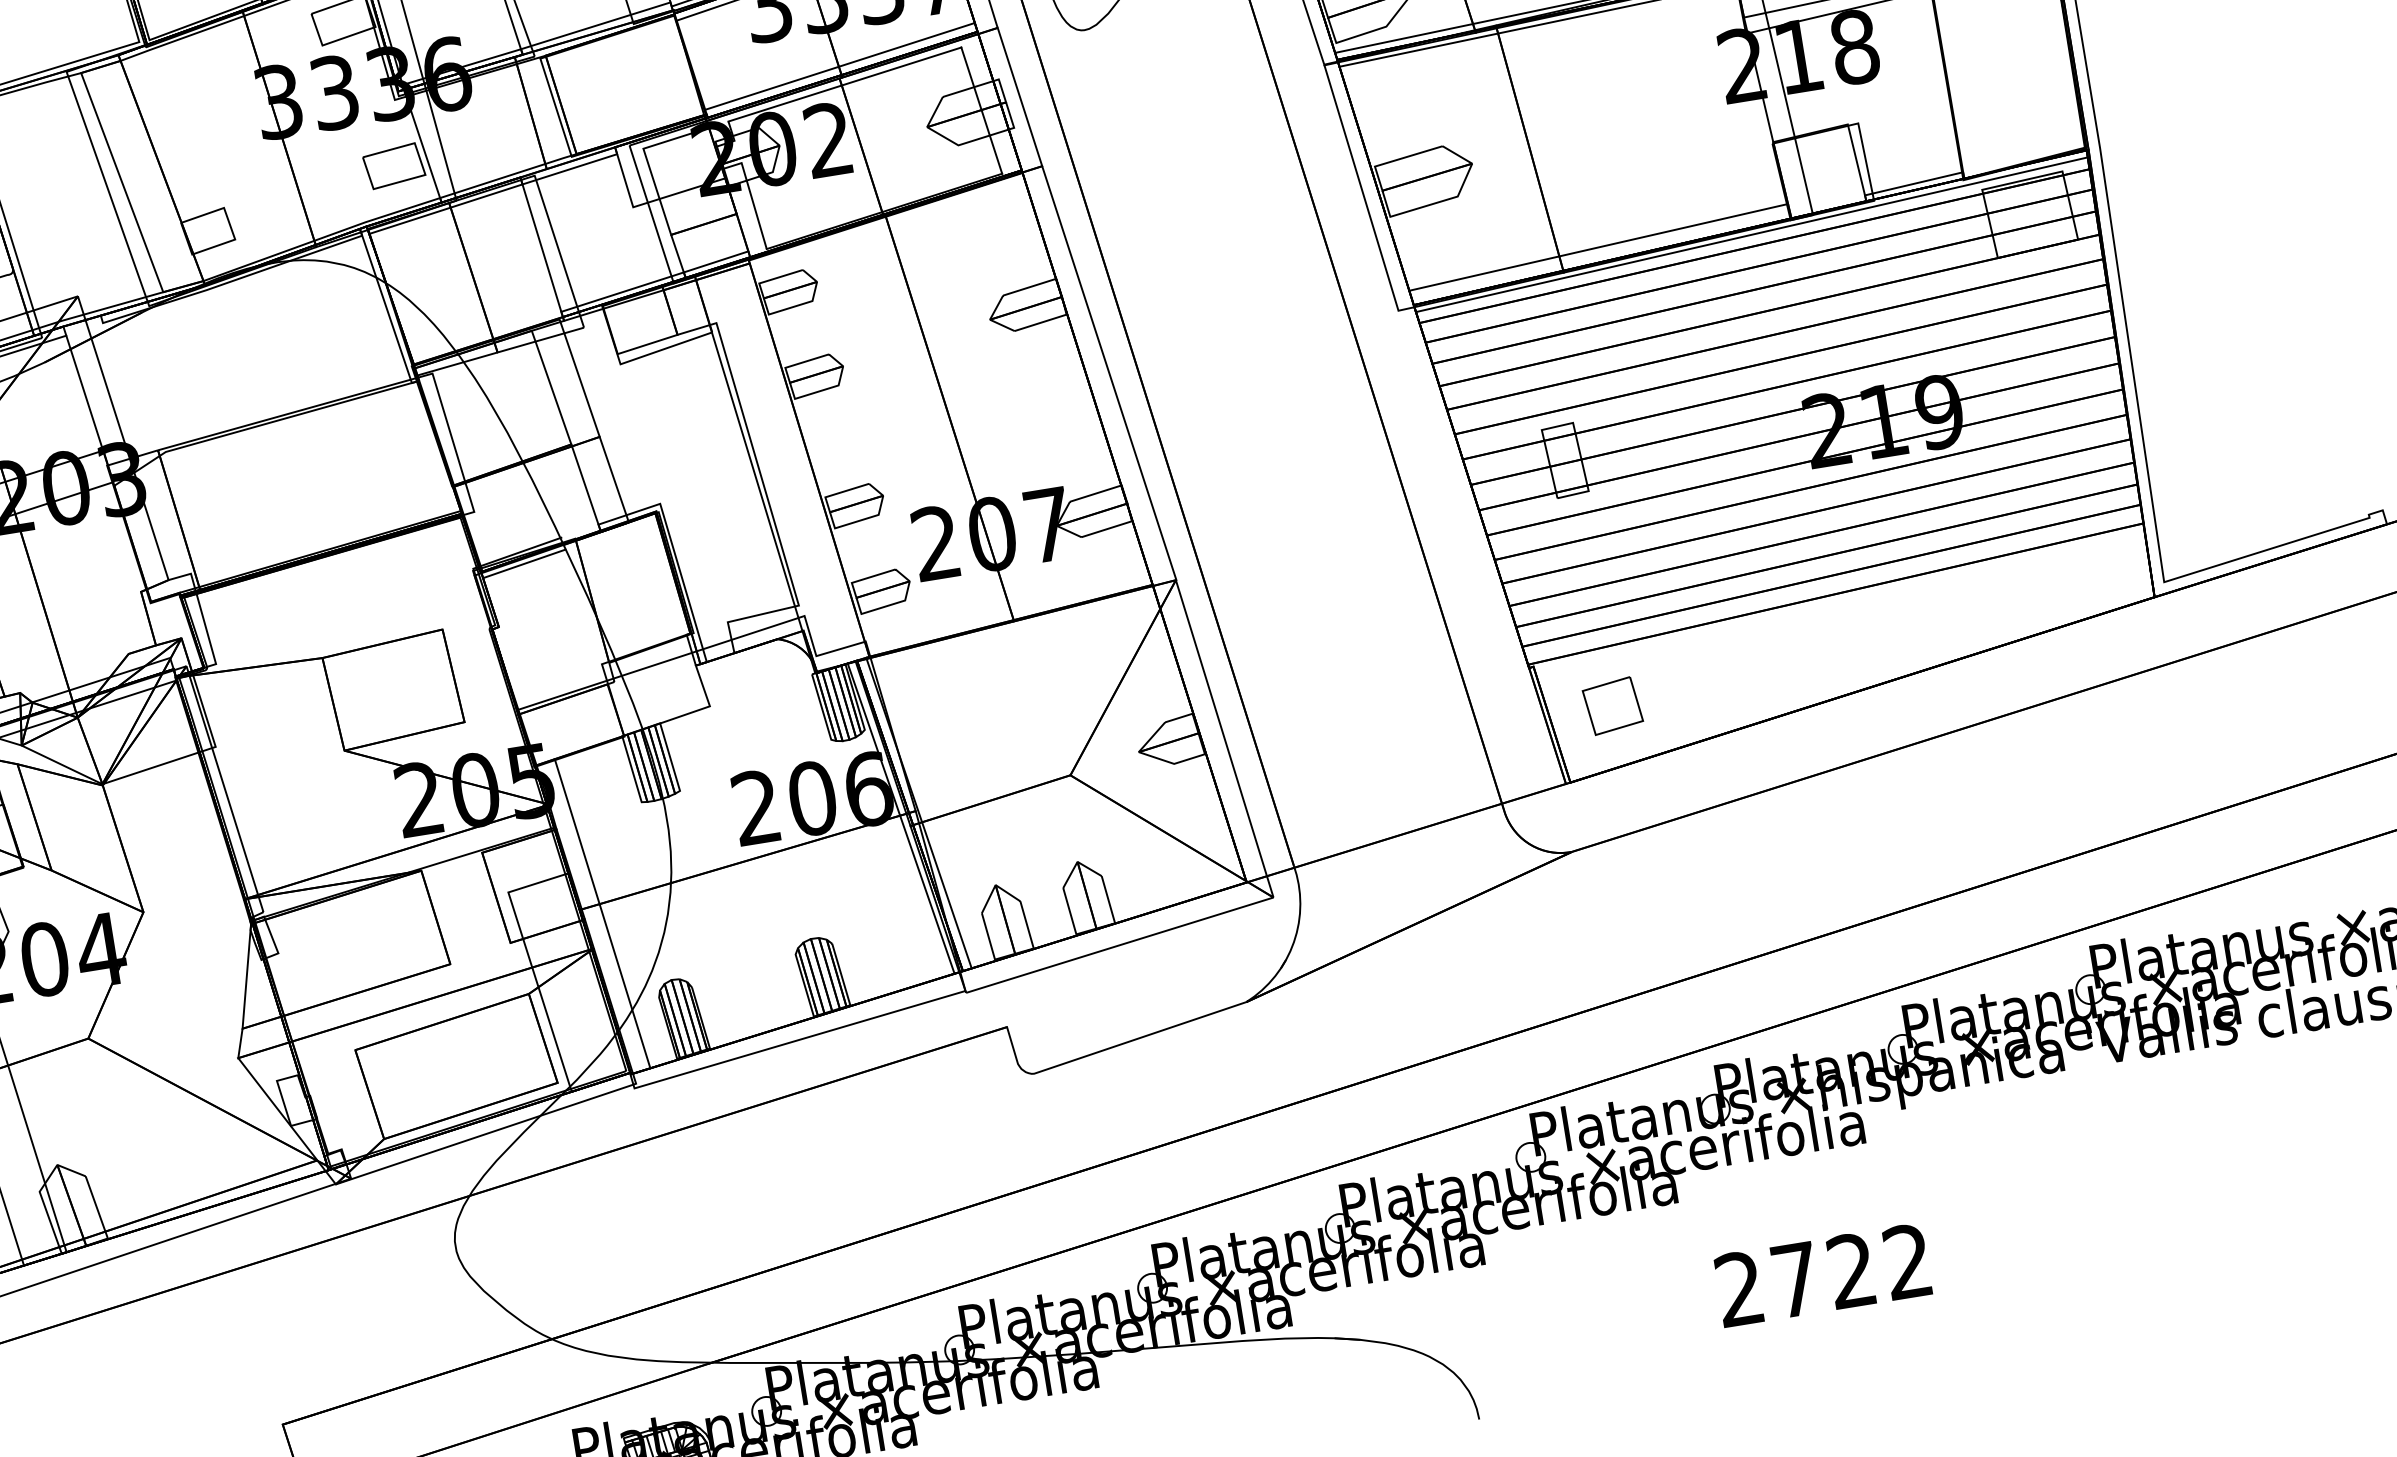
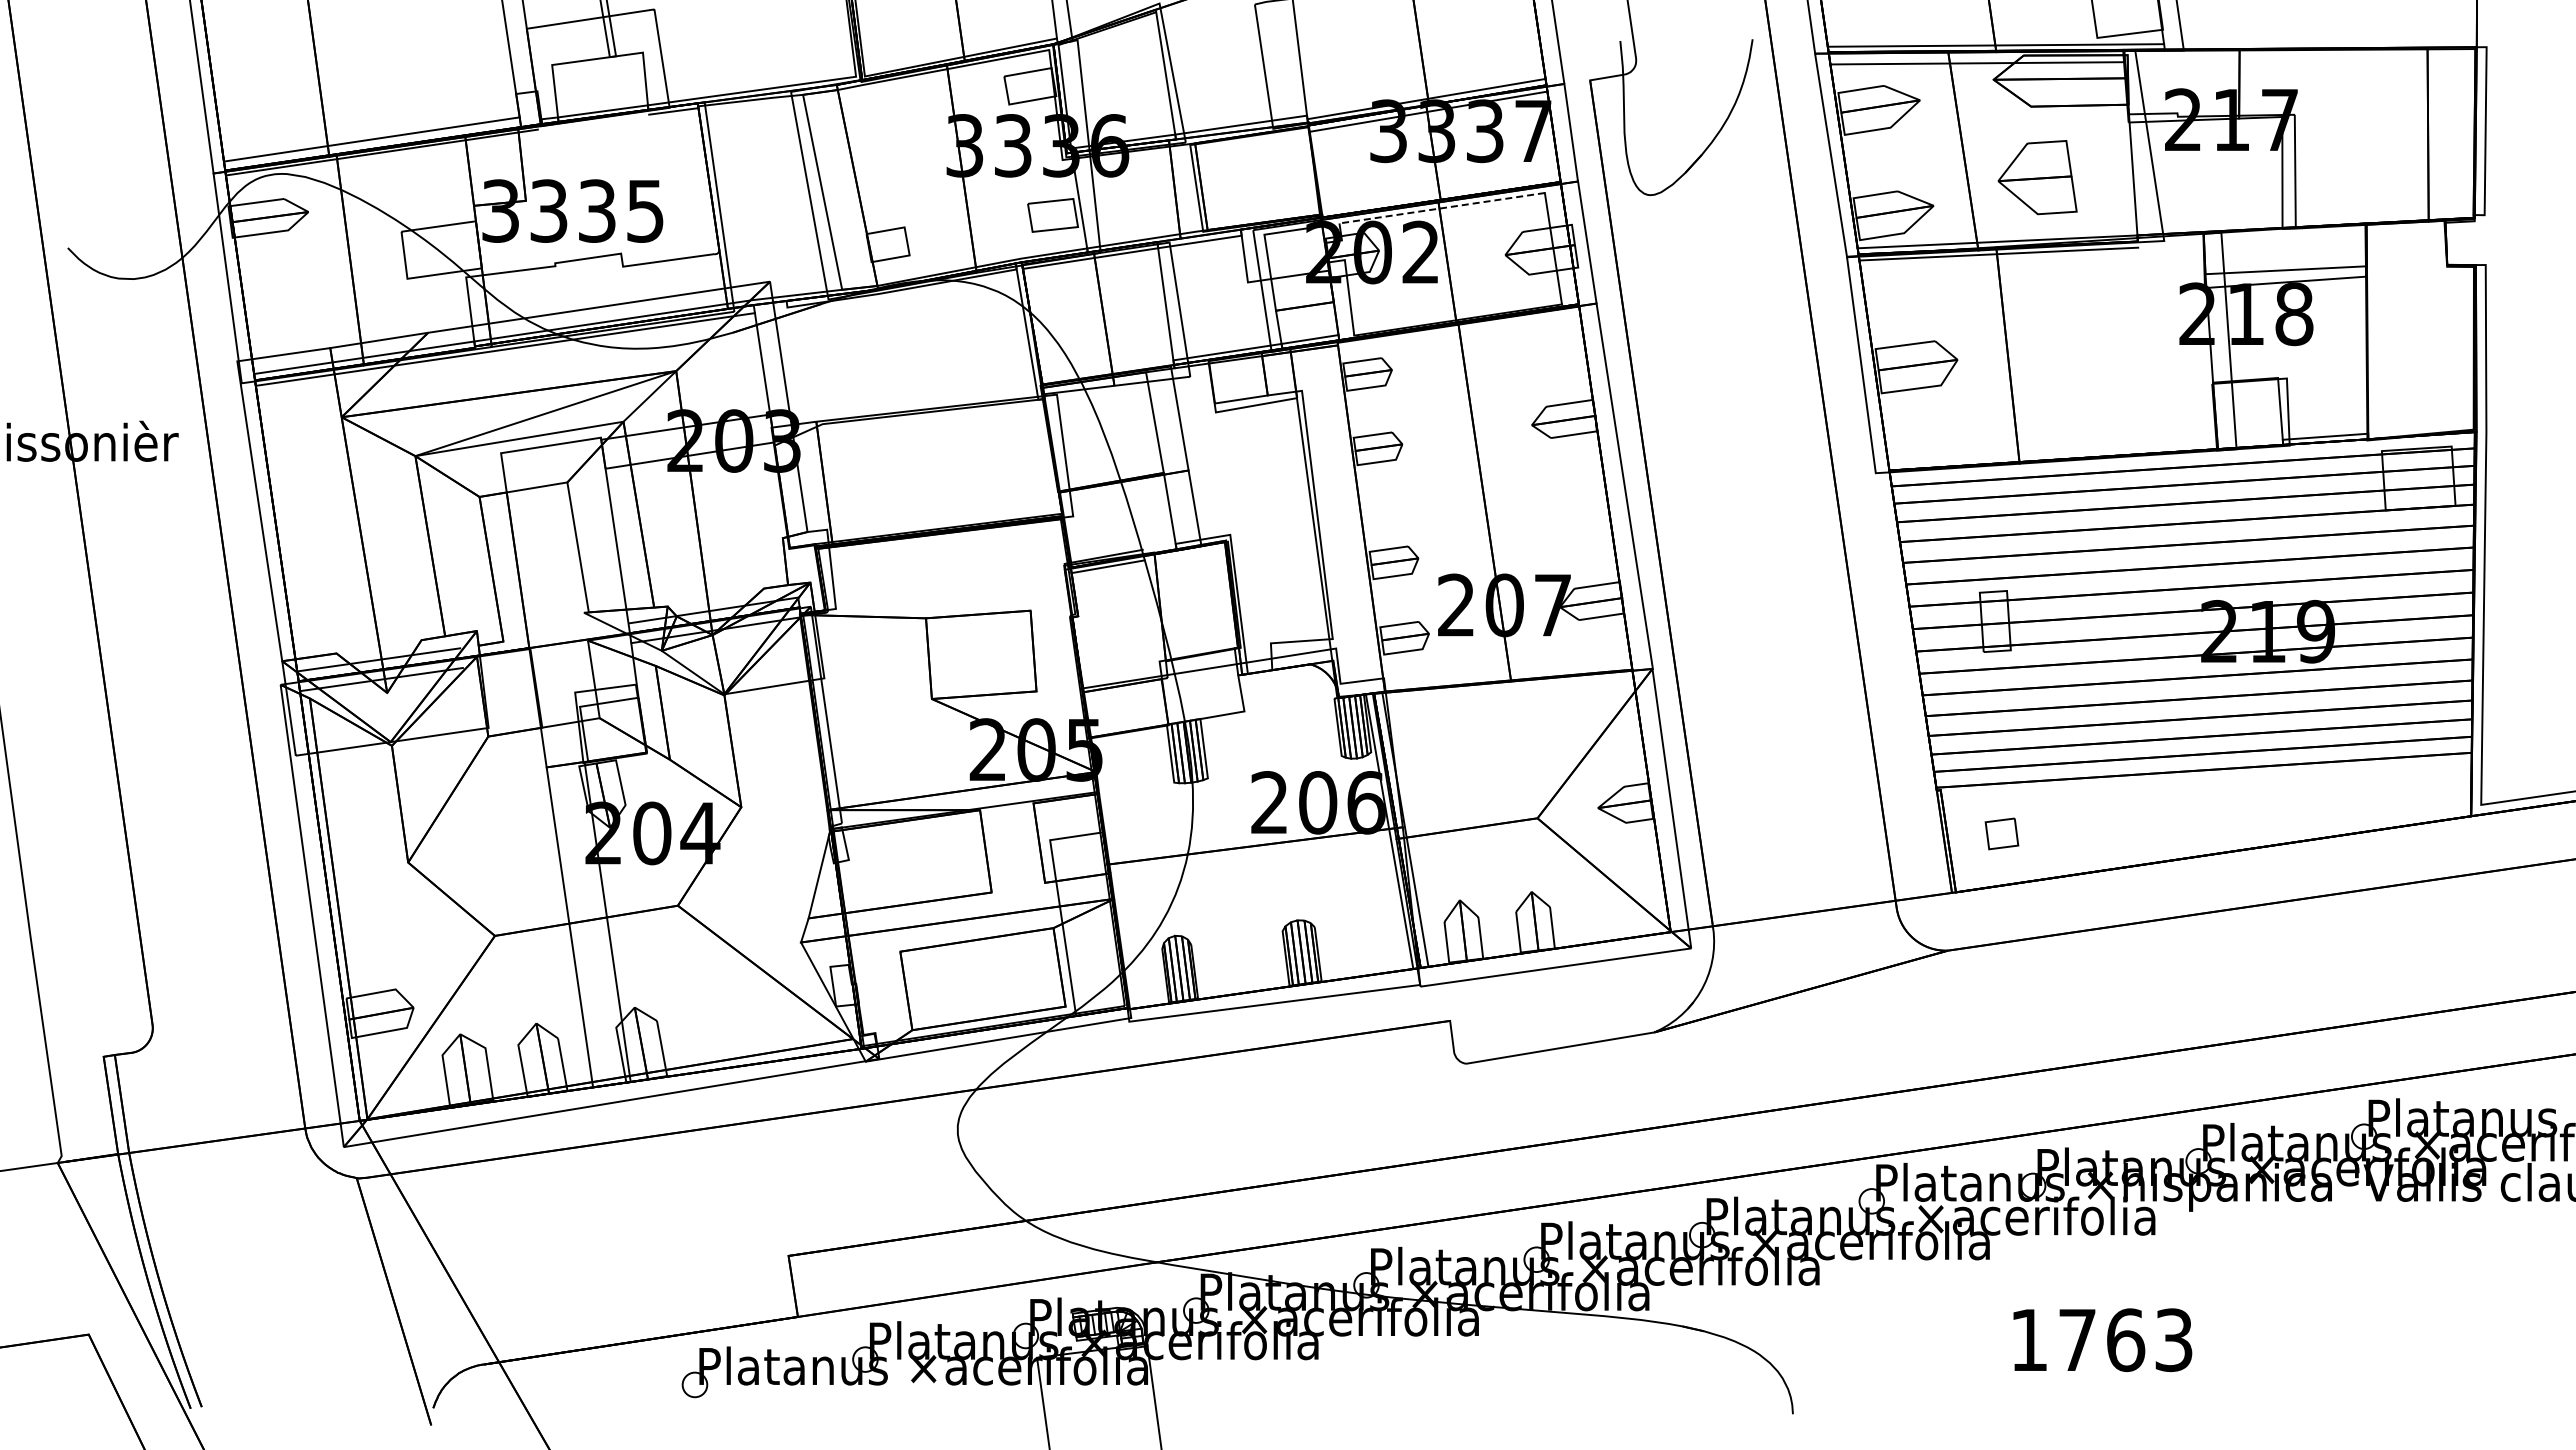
line: (840, 66) -> (1440, 192), removed
line: (845, 84) -> (1442, 208), solid -> dashed
line: (1751, 234) -> (2182, 457), removed
line: (1598, 246) -> (2052, 446), removed
part: (1612, 705) -> (2001, 833), size x0.7
line: (602, 913) -> (1126, 870), removed
text: (1823, 1275) -> (2101, 1340), 2722 -> 1763

